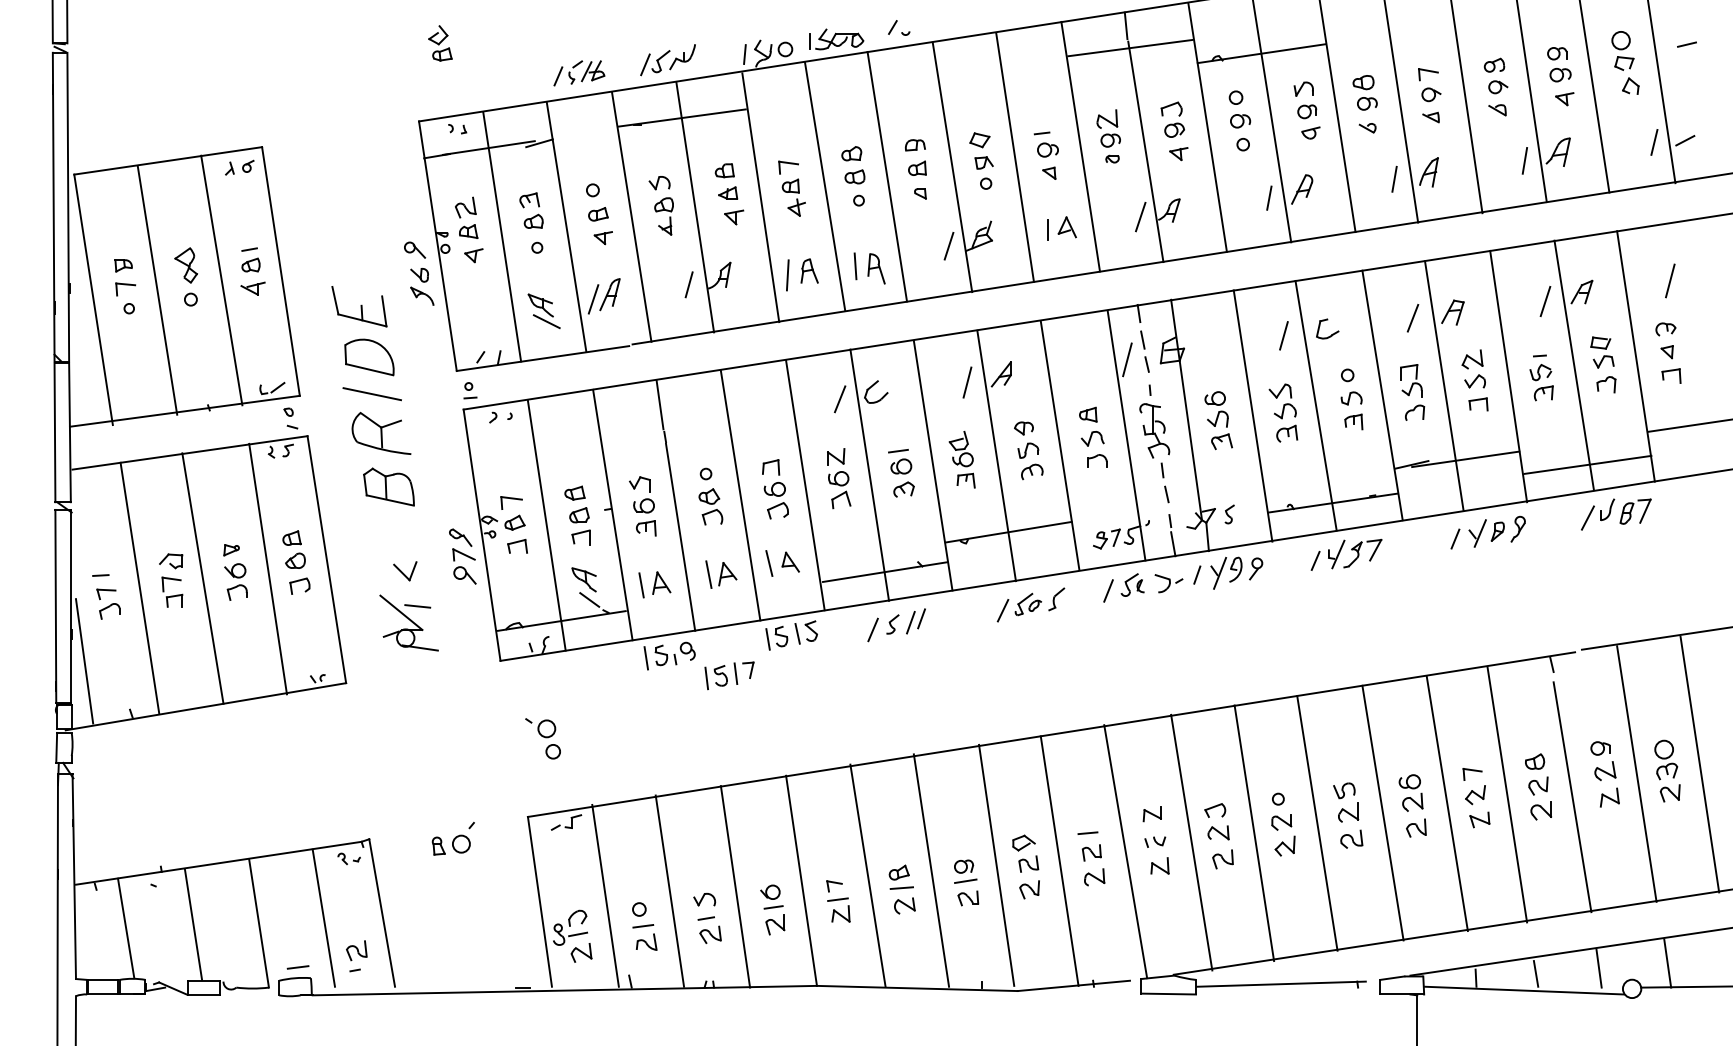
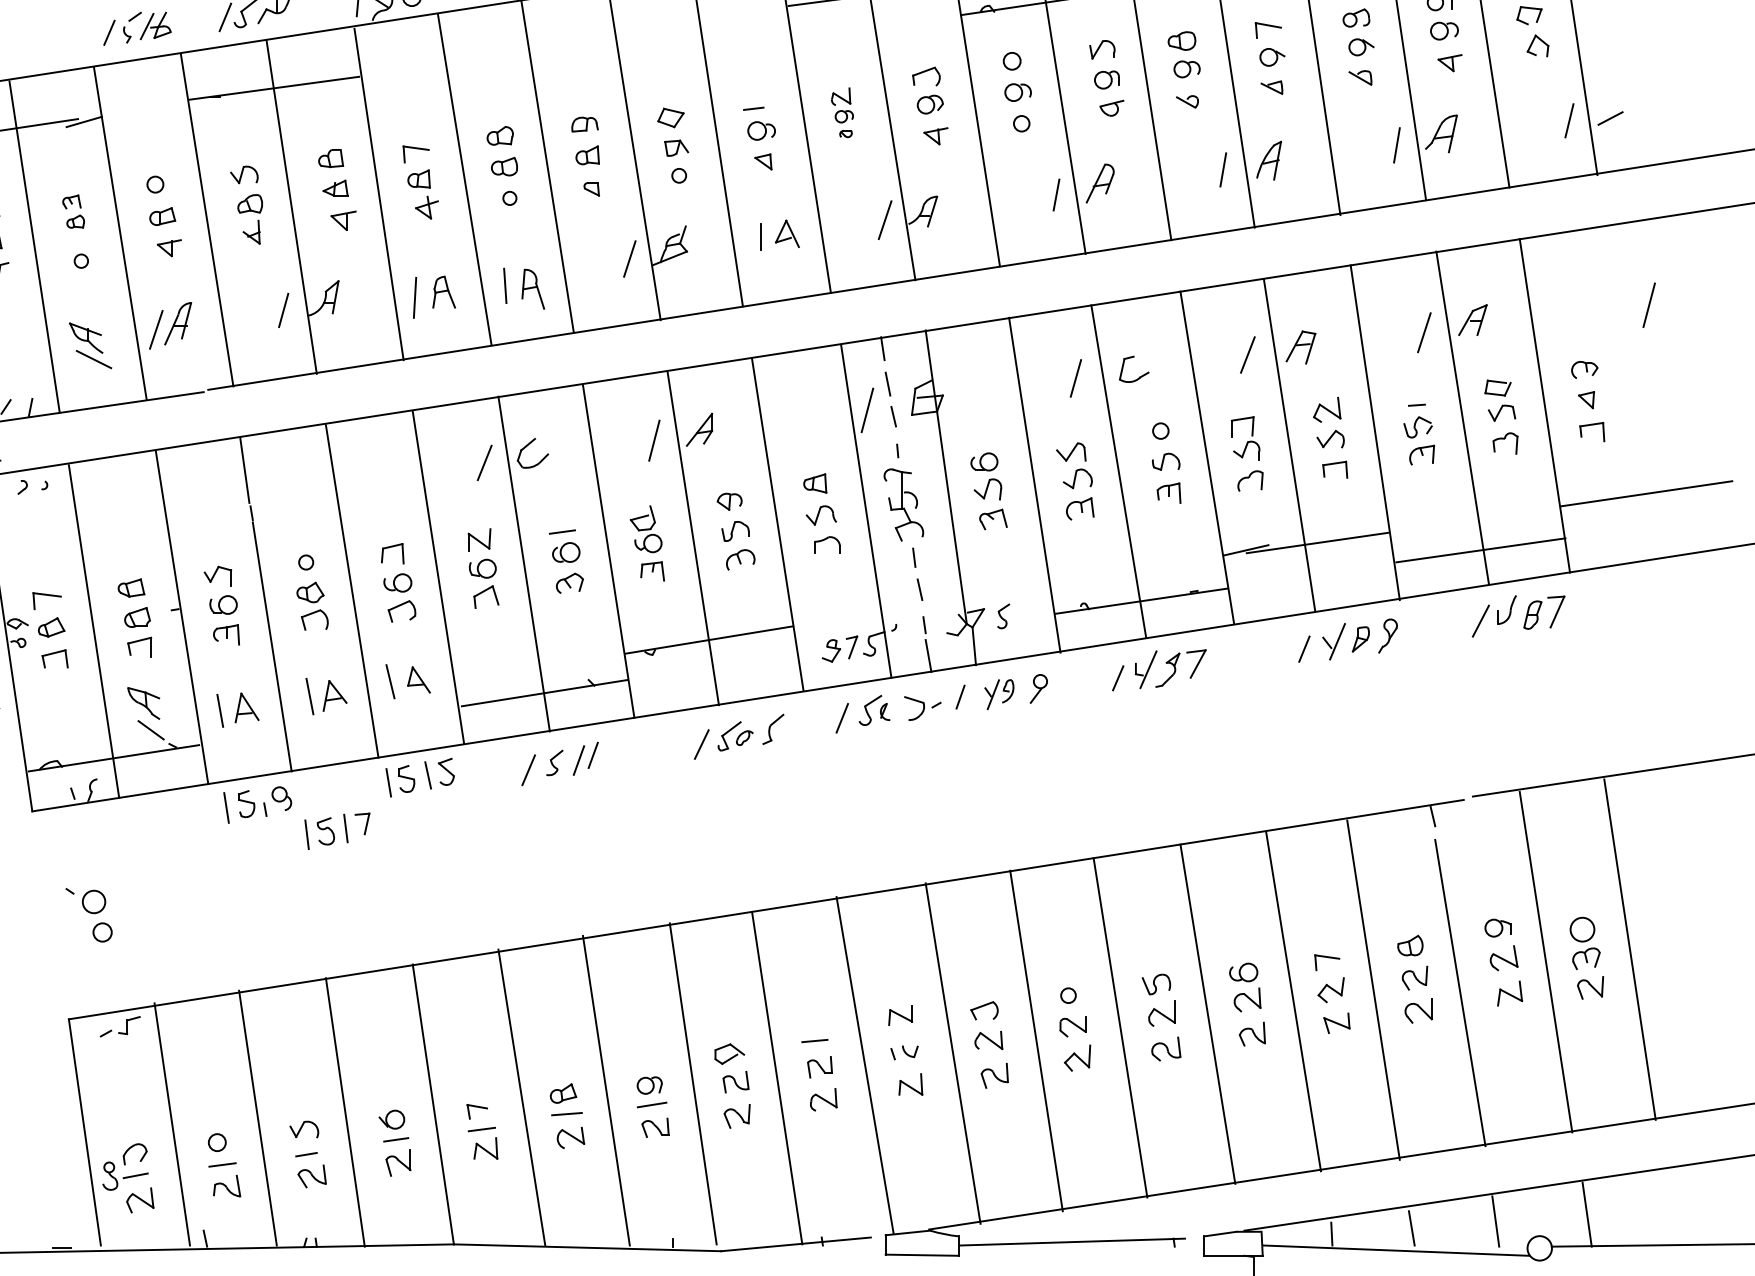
part: (1108, 136) -> (842, 112), size x0.7
part: (531, 210) -> (73, 211), size x0.7
line: (1670, 280) -> (1649, 304), moved
part: (1226, 572) -> (999, 693), size x0.7

